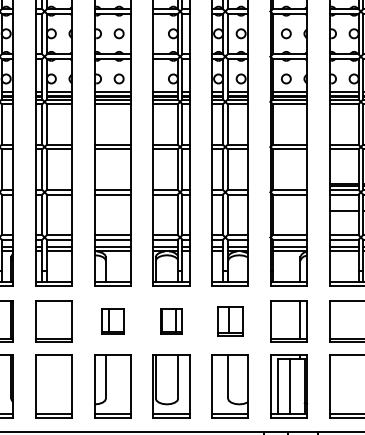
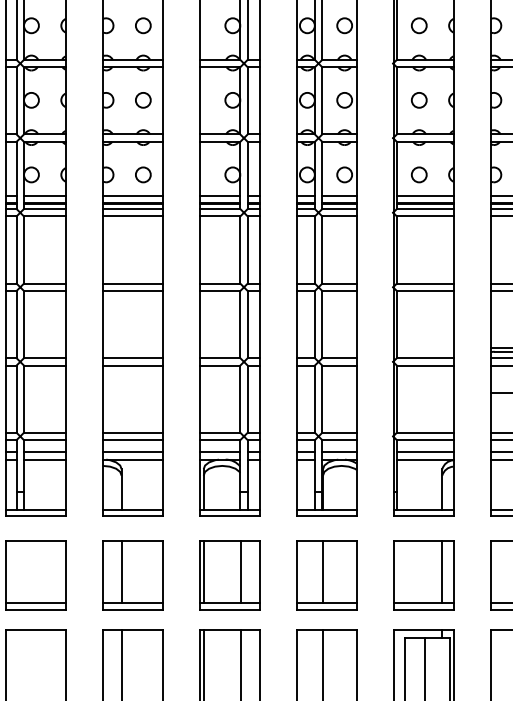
part: (112, 321) -> (132, 575), size x1.67
part: (171, 321) -> (229, 575), size x1.67
part: (229, 321) -> (325, 575), size x1.43

